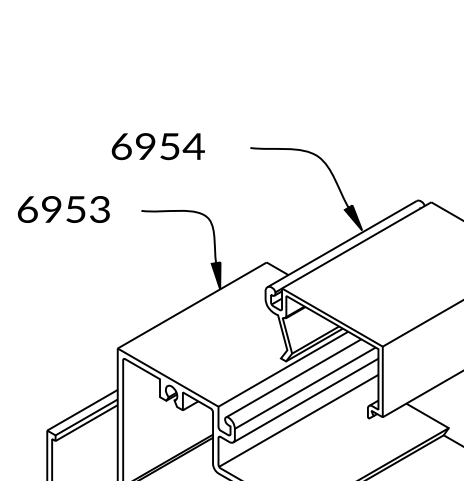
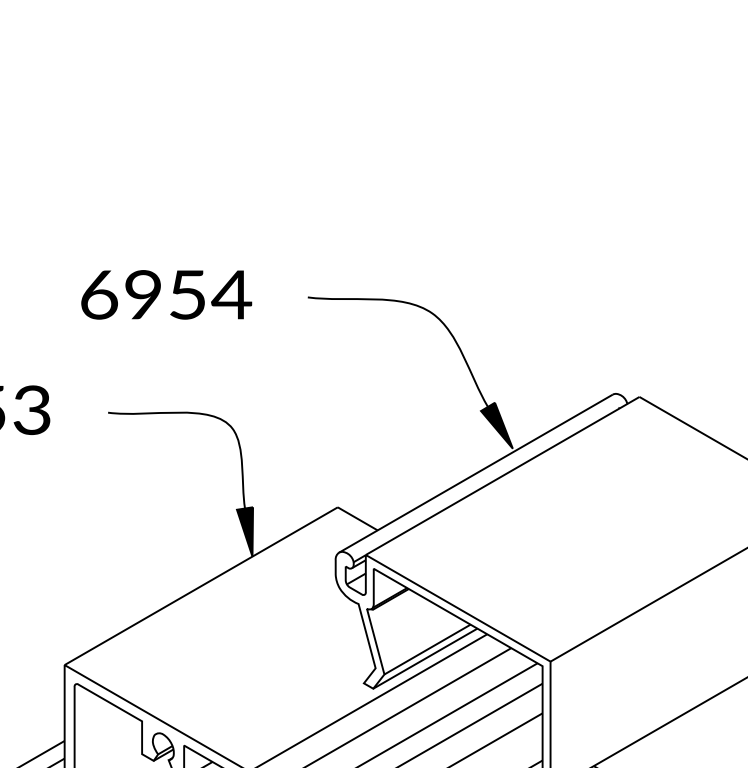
text: (157, 146) -> (165, 294), moved

